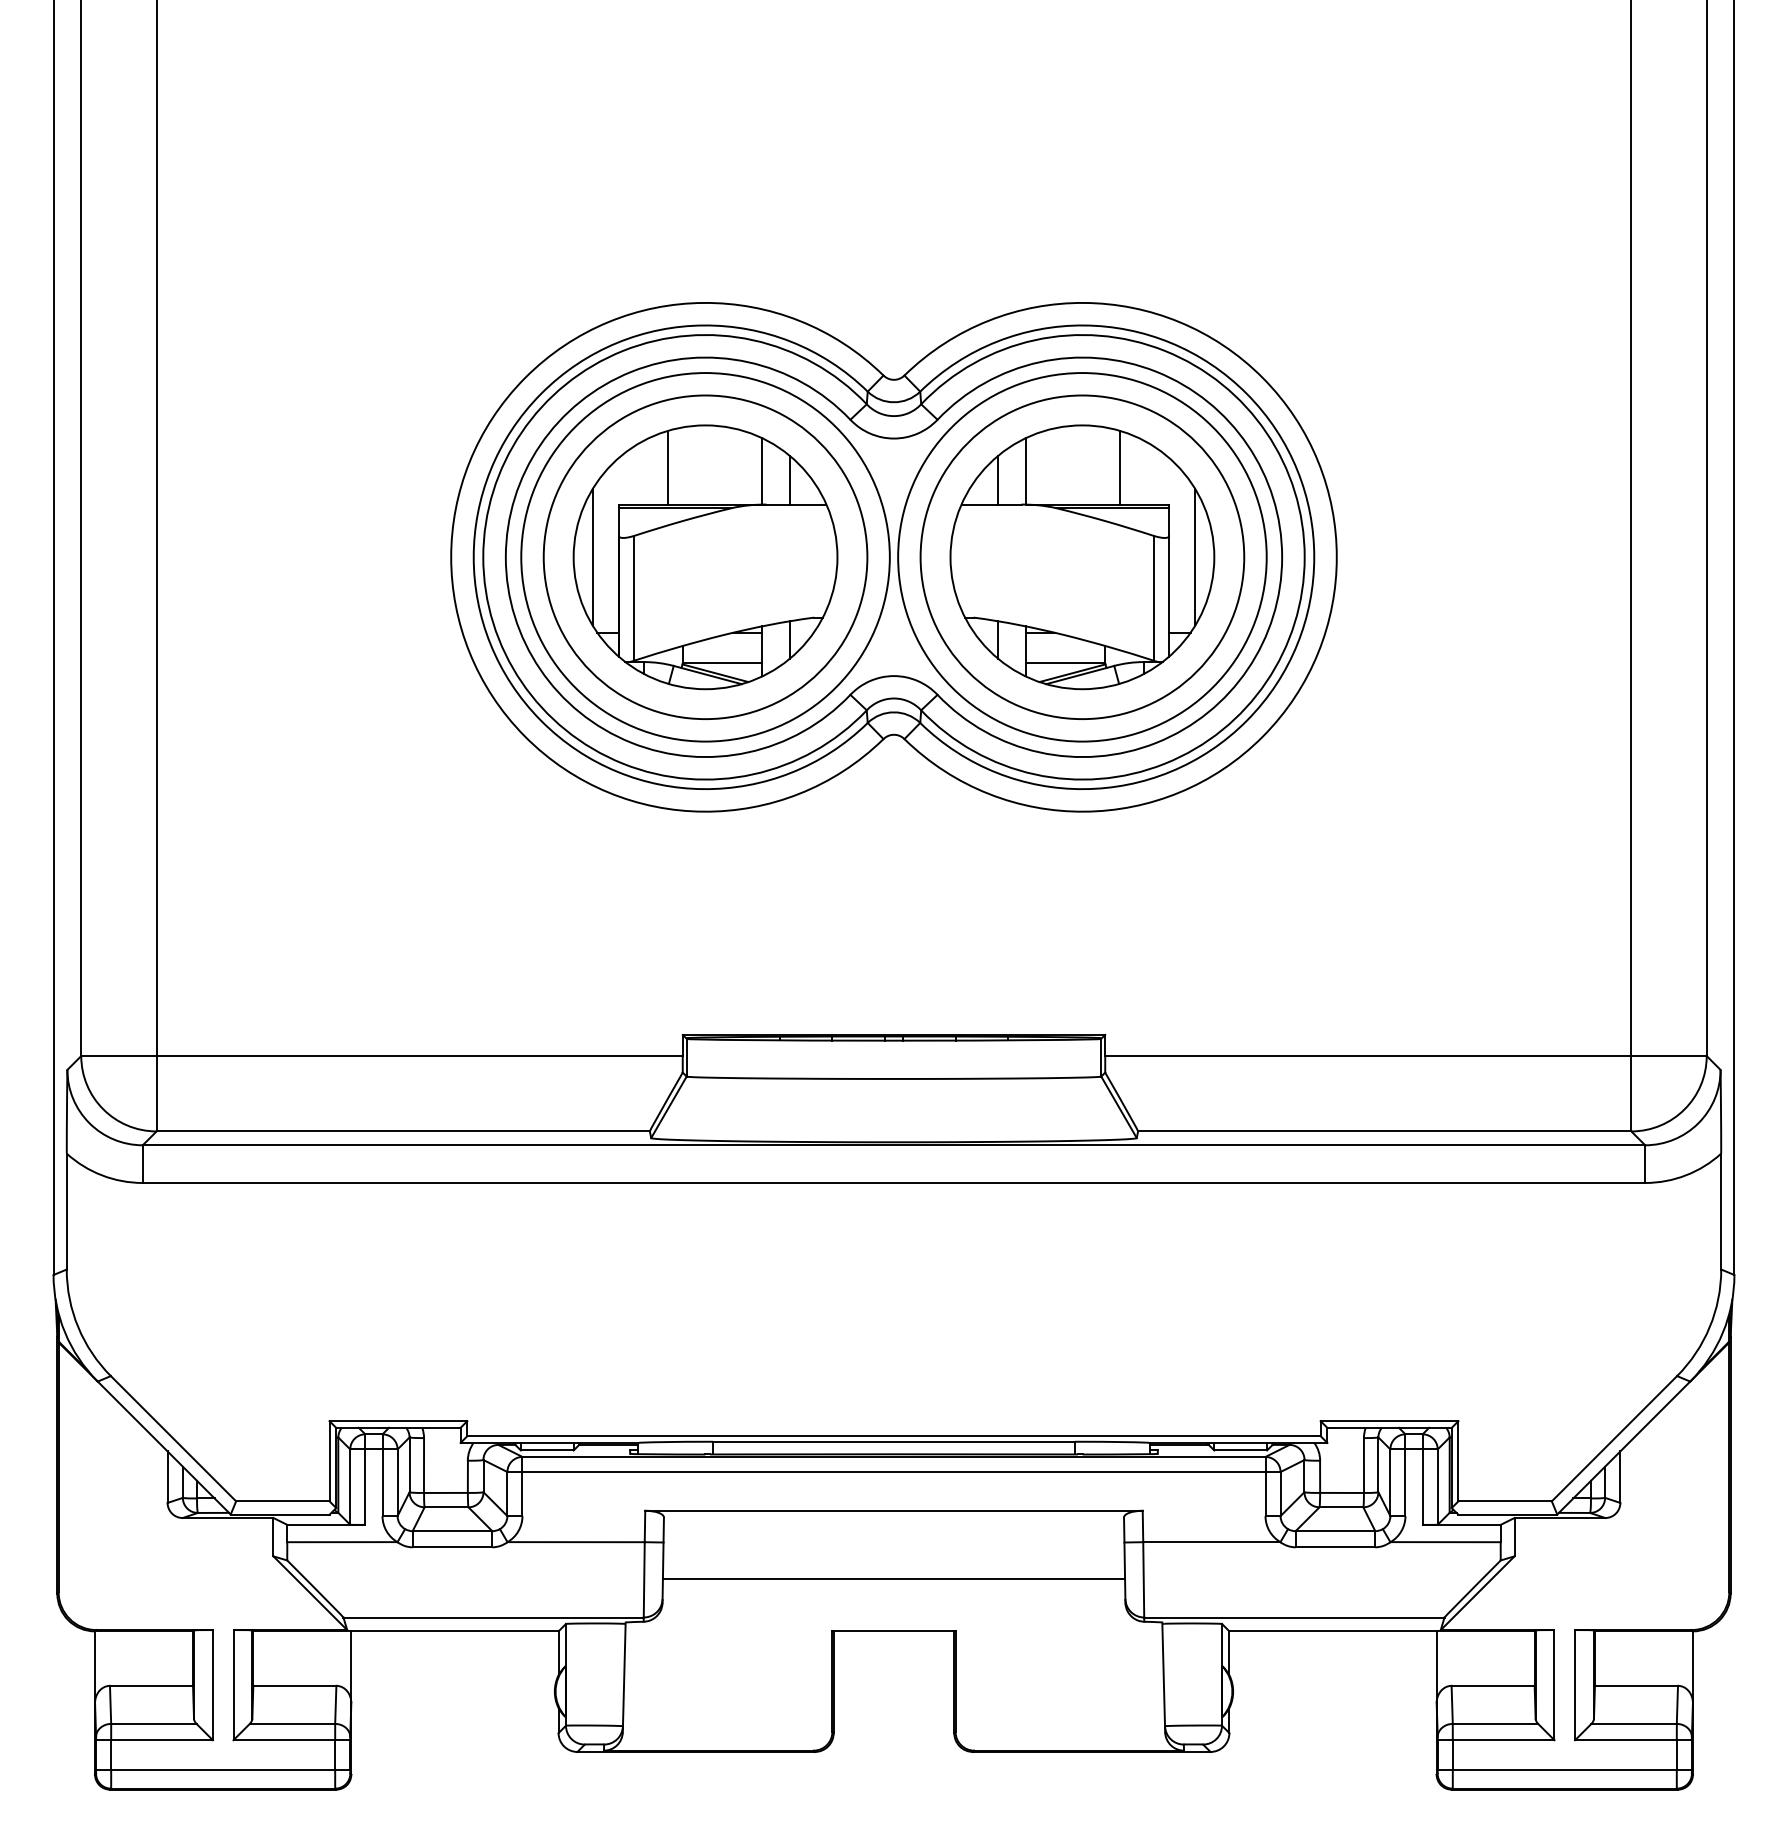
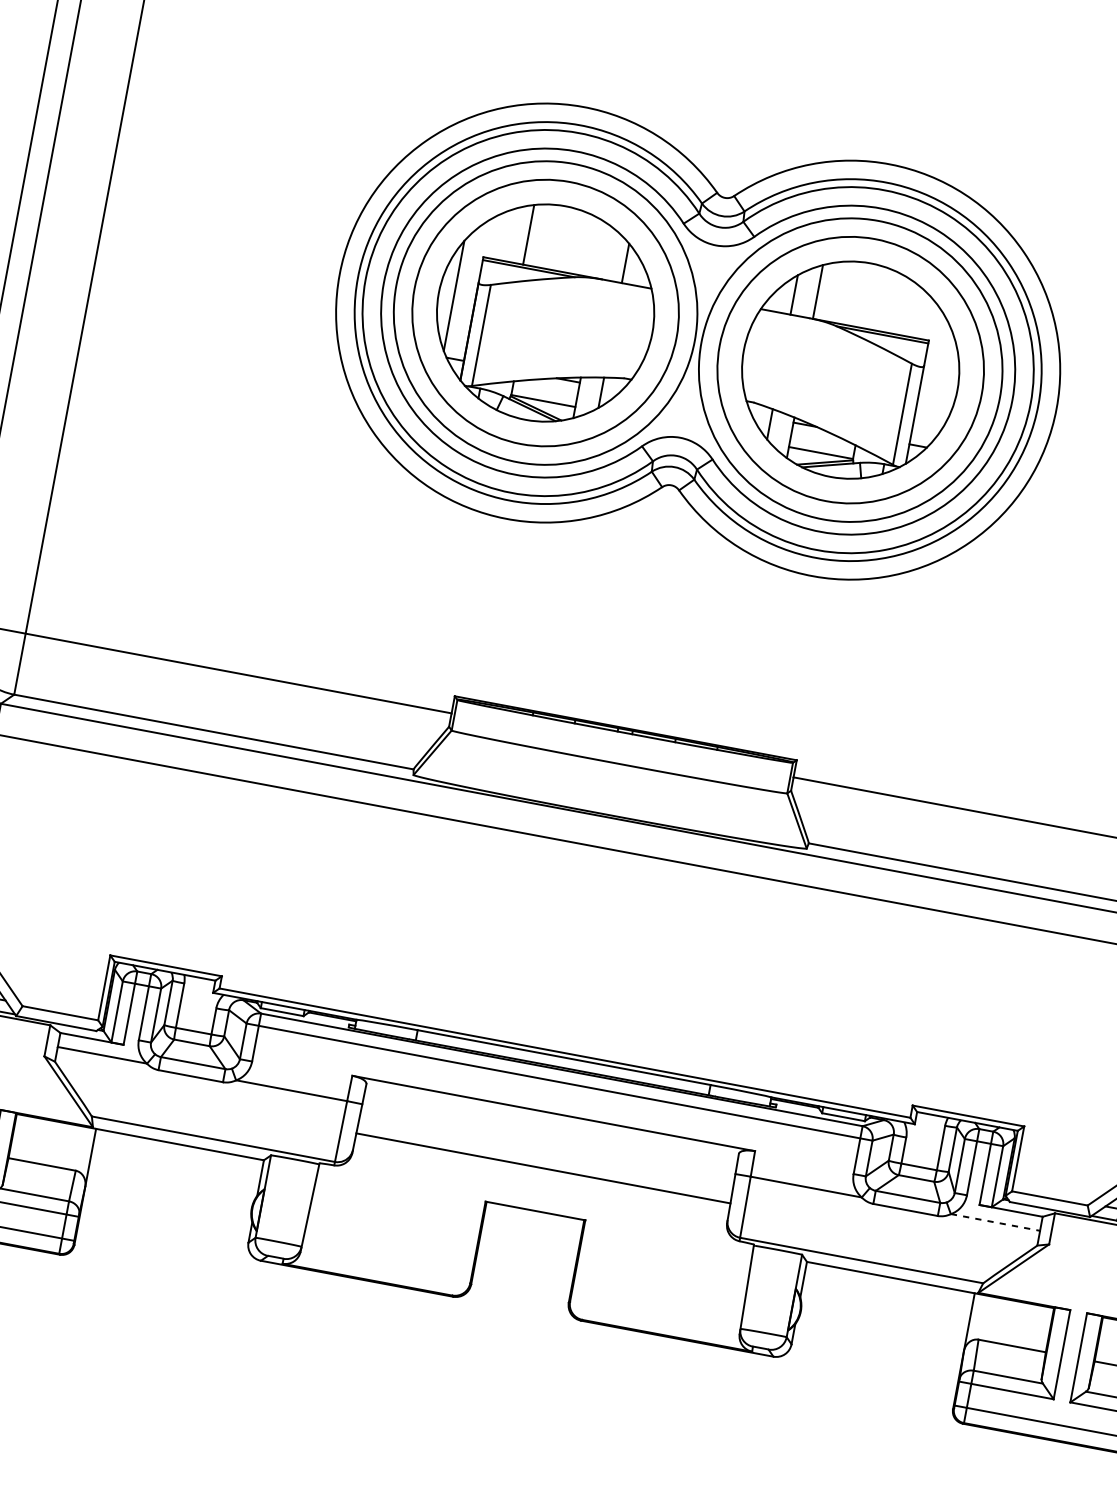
line: (1120, 467) -> (895, 303), removed
line: (762, 471) -> (604, 252), removed
line: (1195, 557) -> (942, 387), removed
line: (1446, 1542) -> (996, 1222), solid -> dashed

